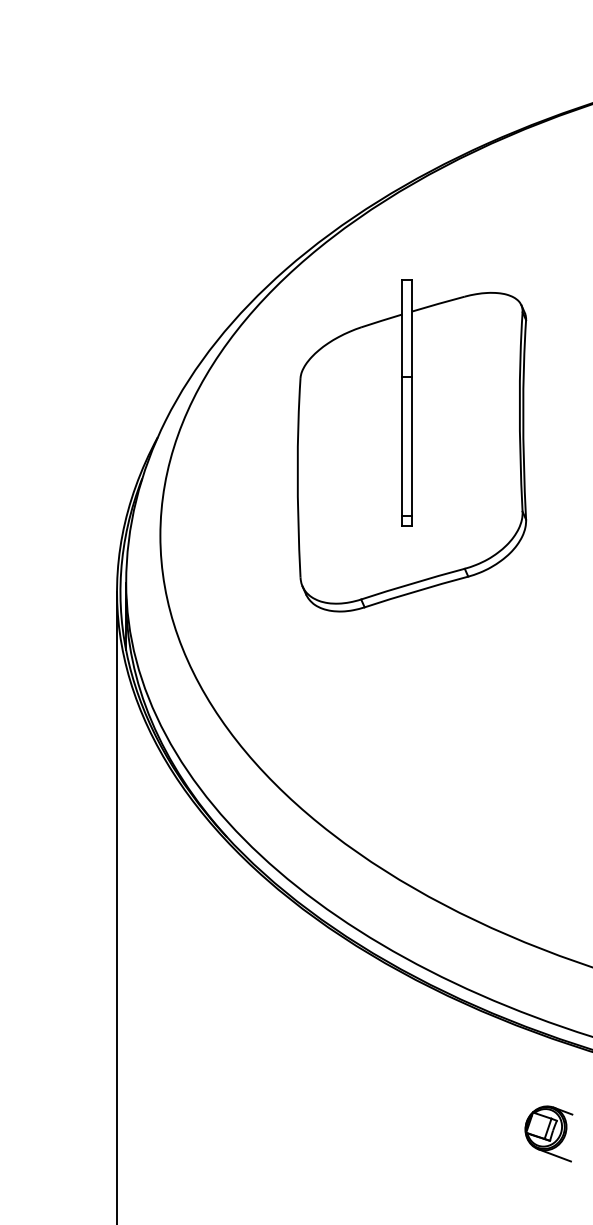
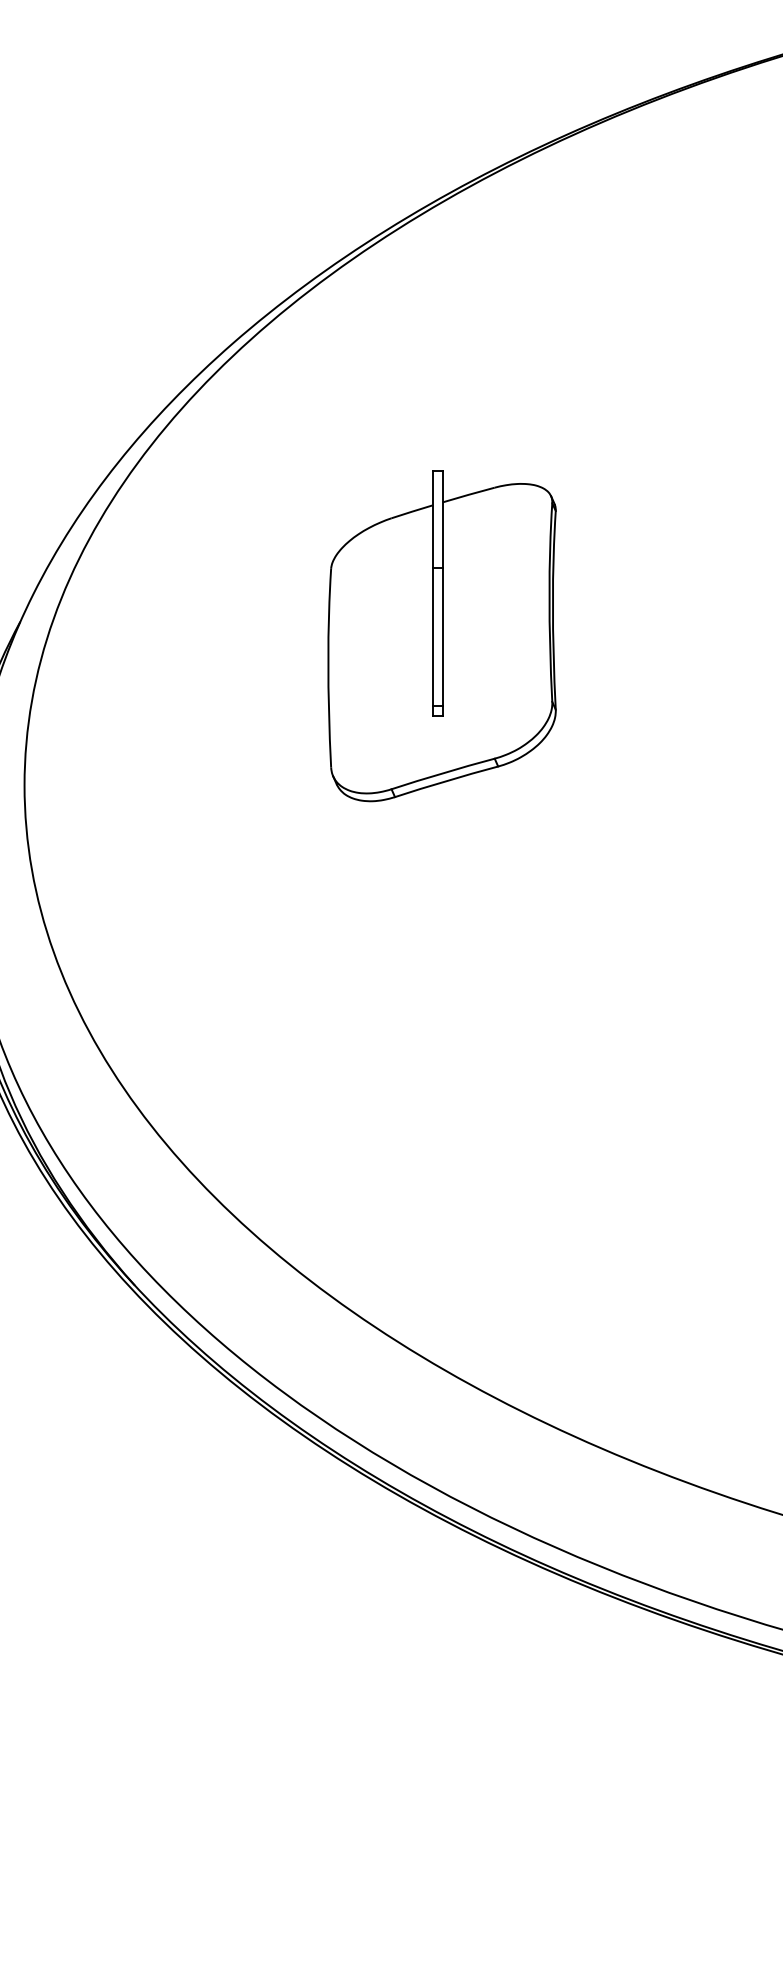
part: (411, 445) -> (441, 635), size x0.6
part: (548, 1133) -> (668, 1777), removed

